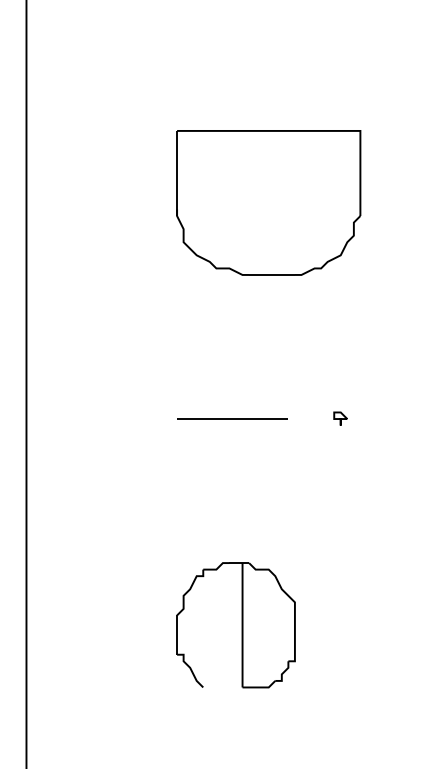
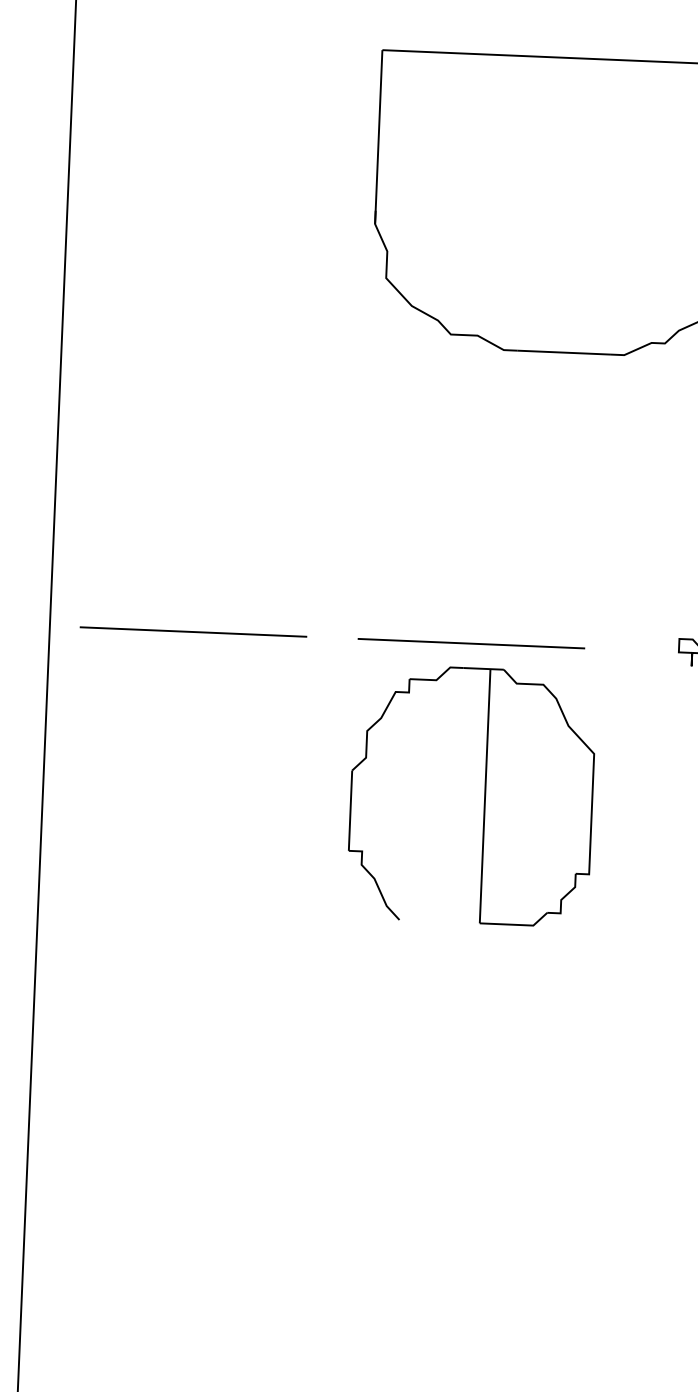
line: (96, 418) -> (193, 630), added
part: (235, 625) -> (470, 796), moved

